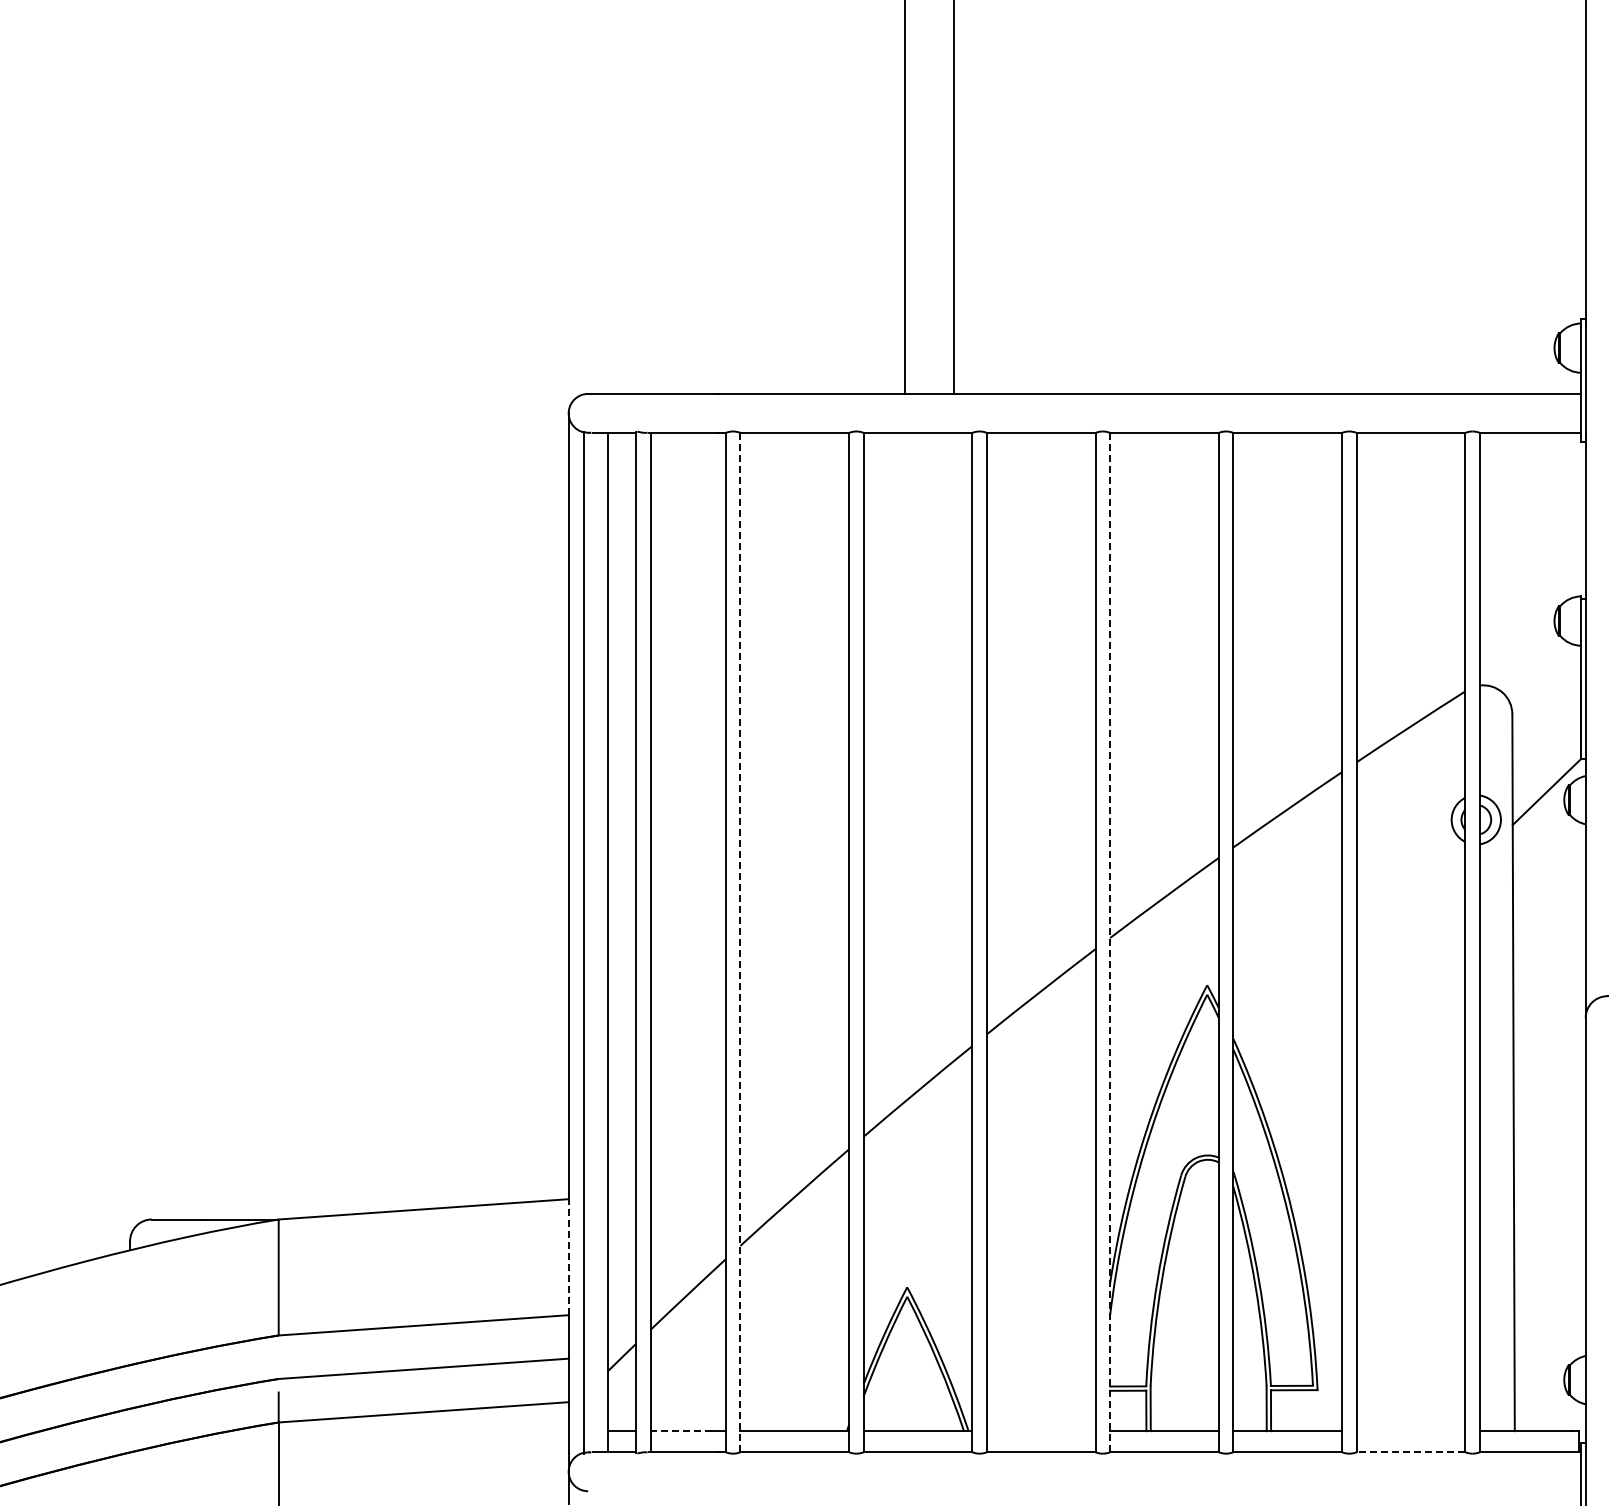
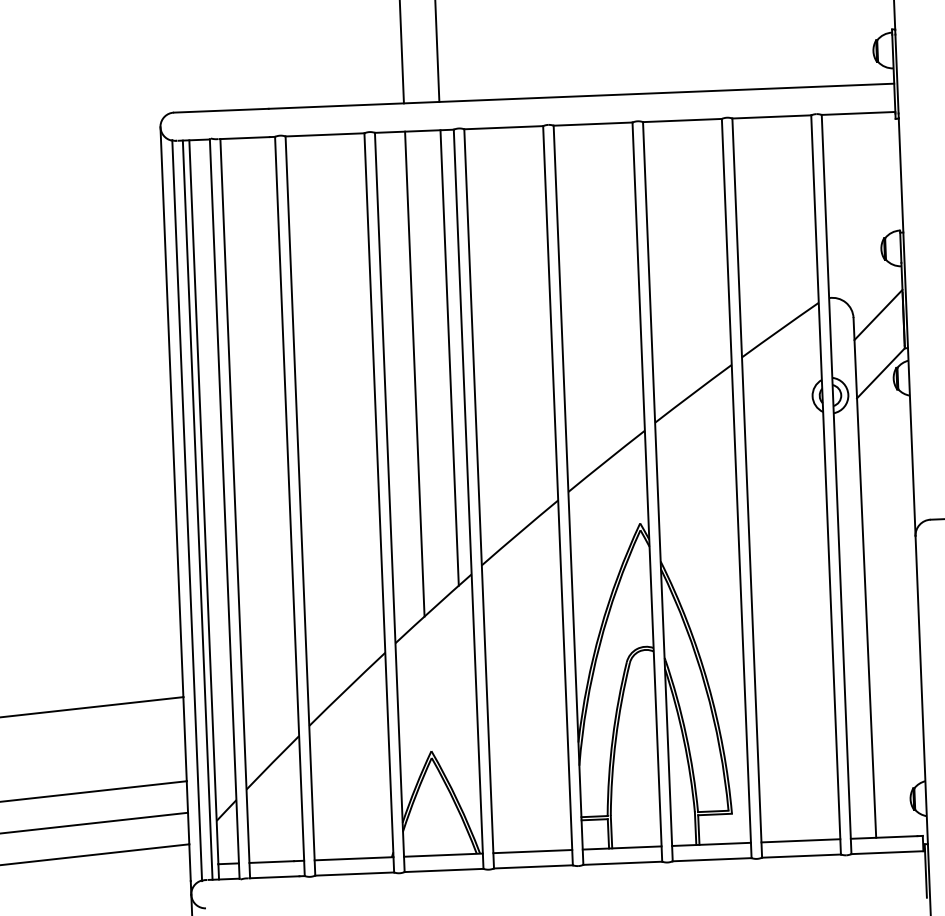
line: (1546, 711) -> (878, 315), added
line: (954, 746) -> (449, 357), added
line: (905, 766) -> (415, 373), added
line: (598, 942) -> (197, 510), added
line: (740, 942) -> (300, 505), dashed -> solid
line: (1110, 942) -> (568, 495), dashed -> solid
line: (568, 1257) -> (184, 739), dashed -> solid
line: (681, 1431) -> (271, 862), dashed -> solid
line: (1040, 1431) -> (532, 851), added
line: (1410, 1431) -> (800, 841), added
line: (1410, 1452) -> (801, 856), dashed -> solid

